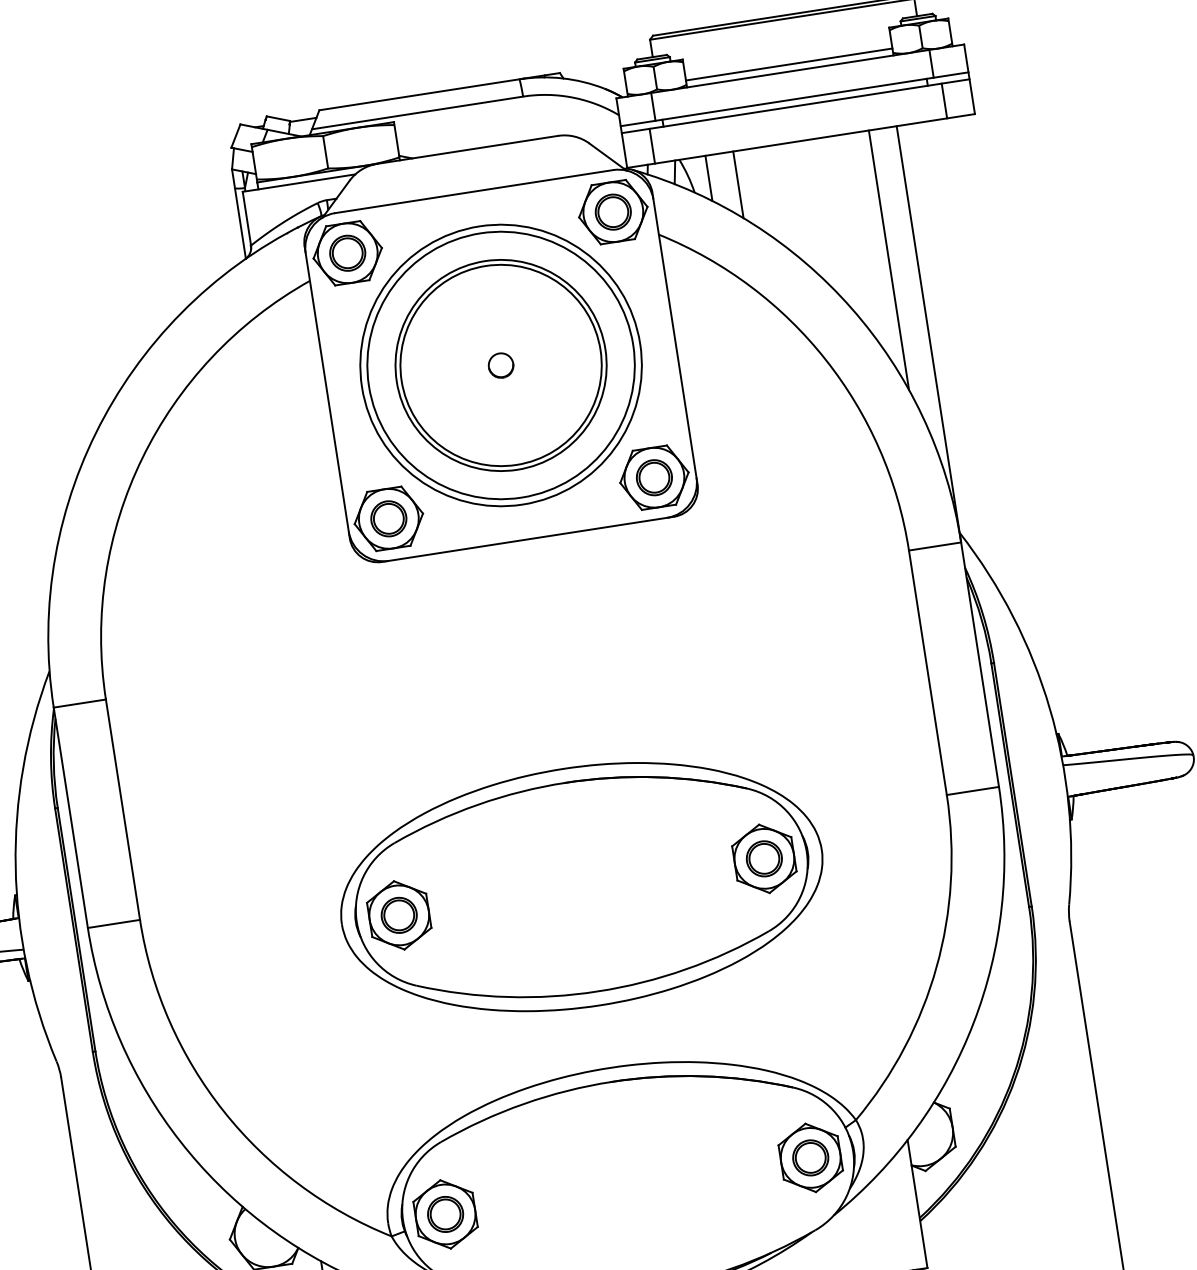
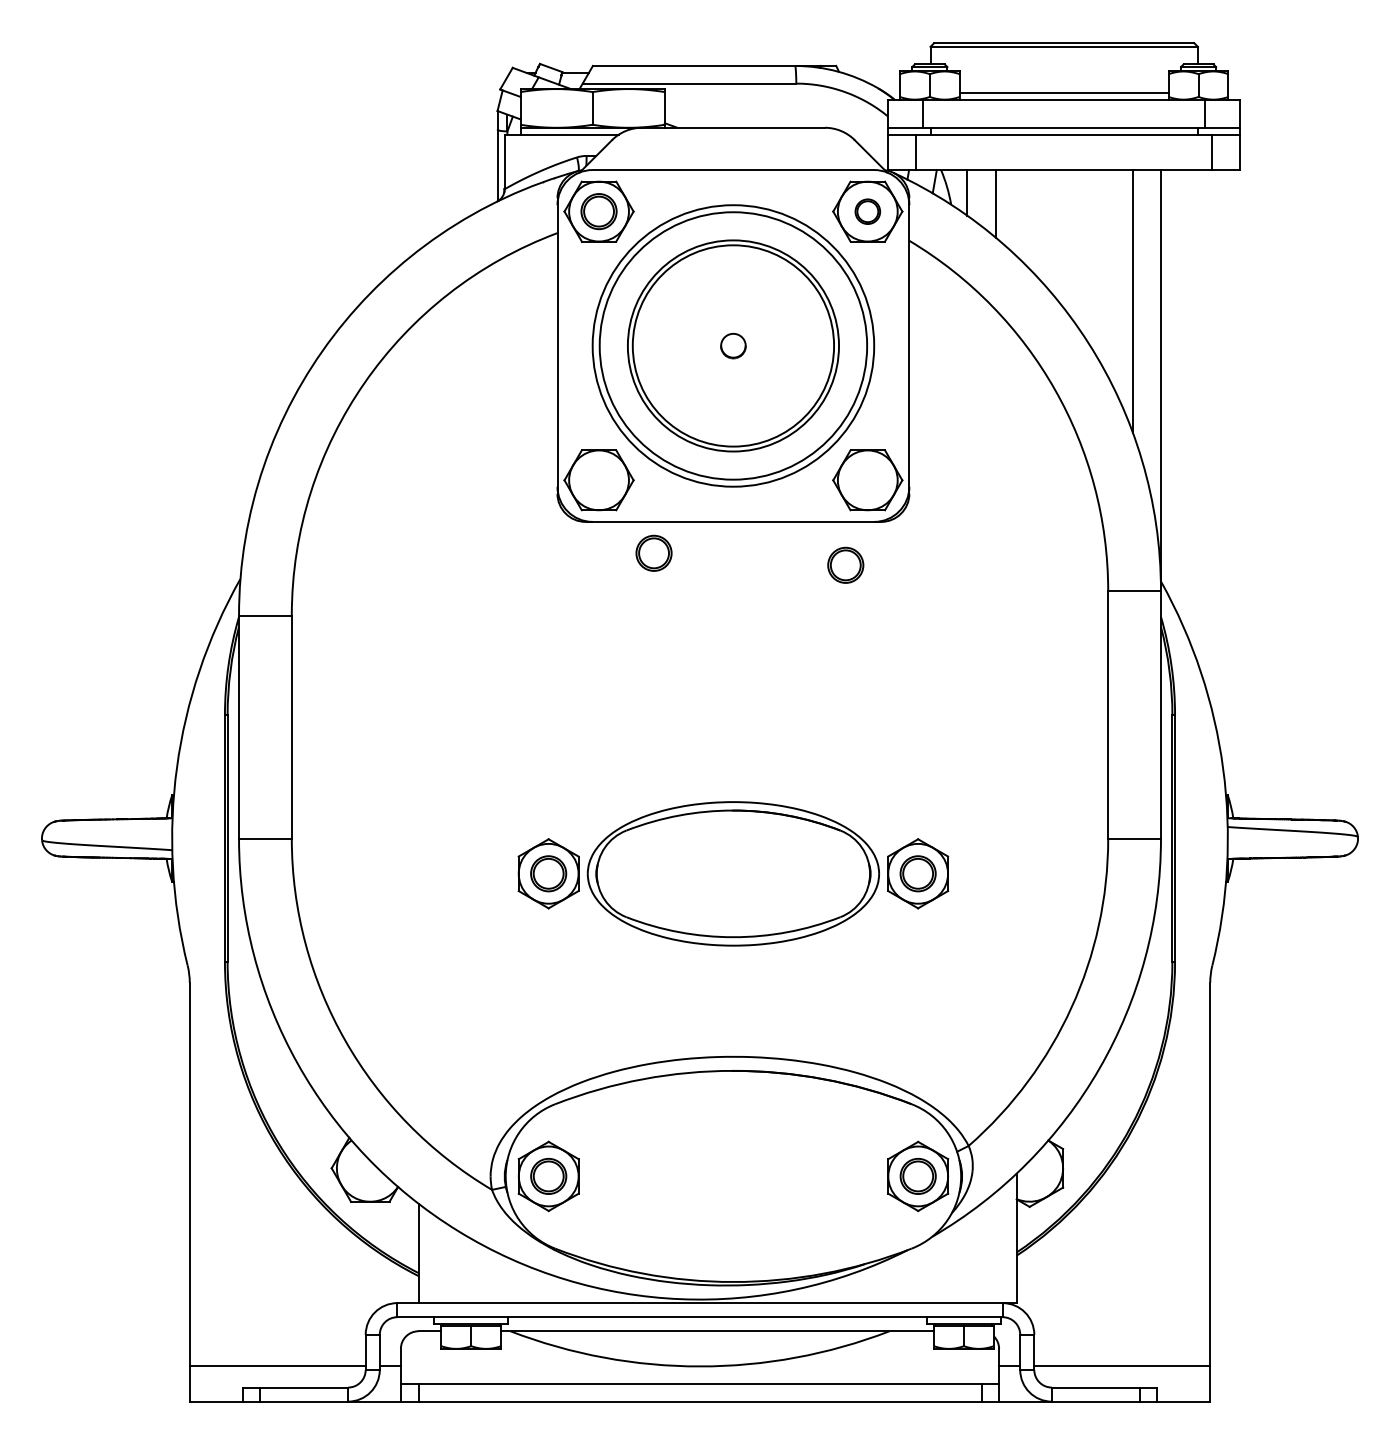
part: (613, 212) -> (867, 211), size x0.7
part: (654, 476) -> (845, 564), moved
part: (388, 518) -> (653, 552), moved
part: (581, 886) -> (733, 873), size x0.6

